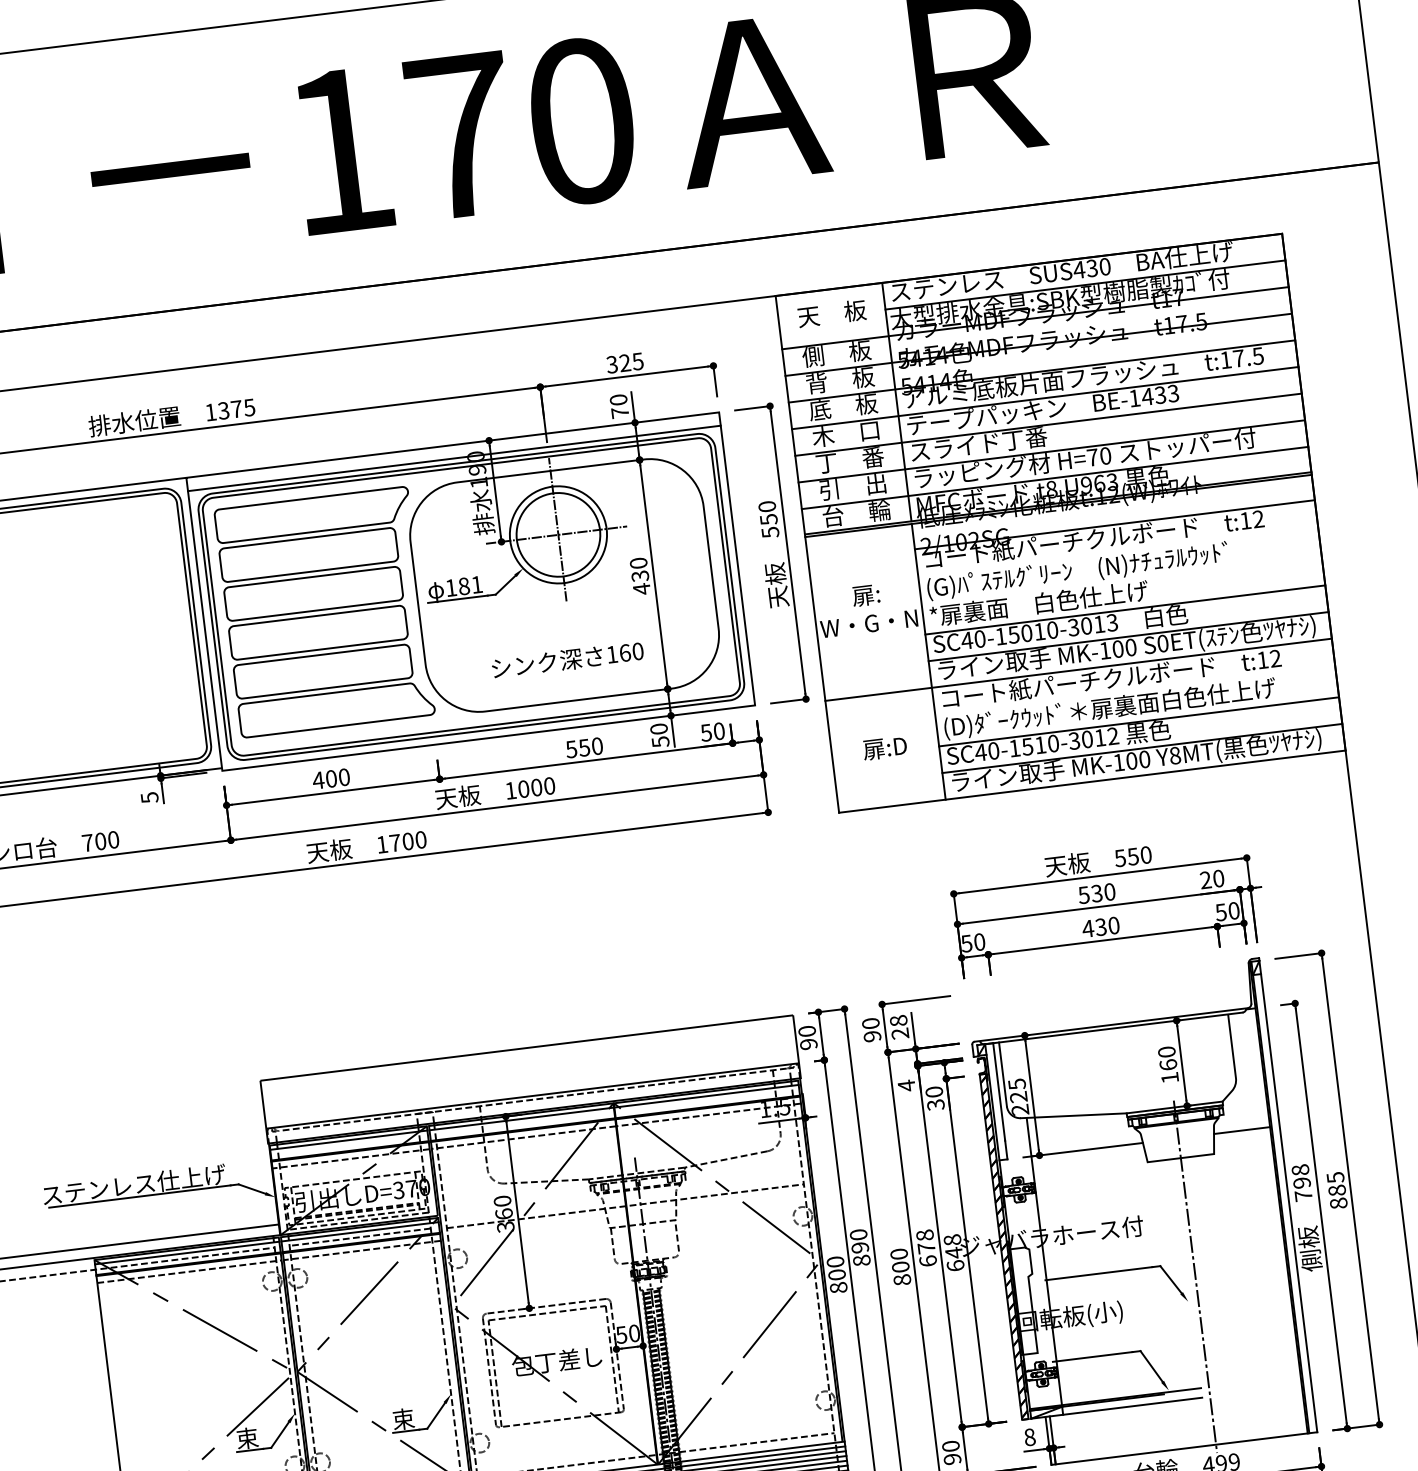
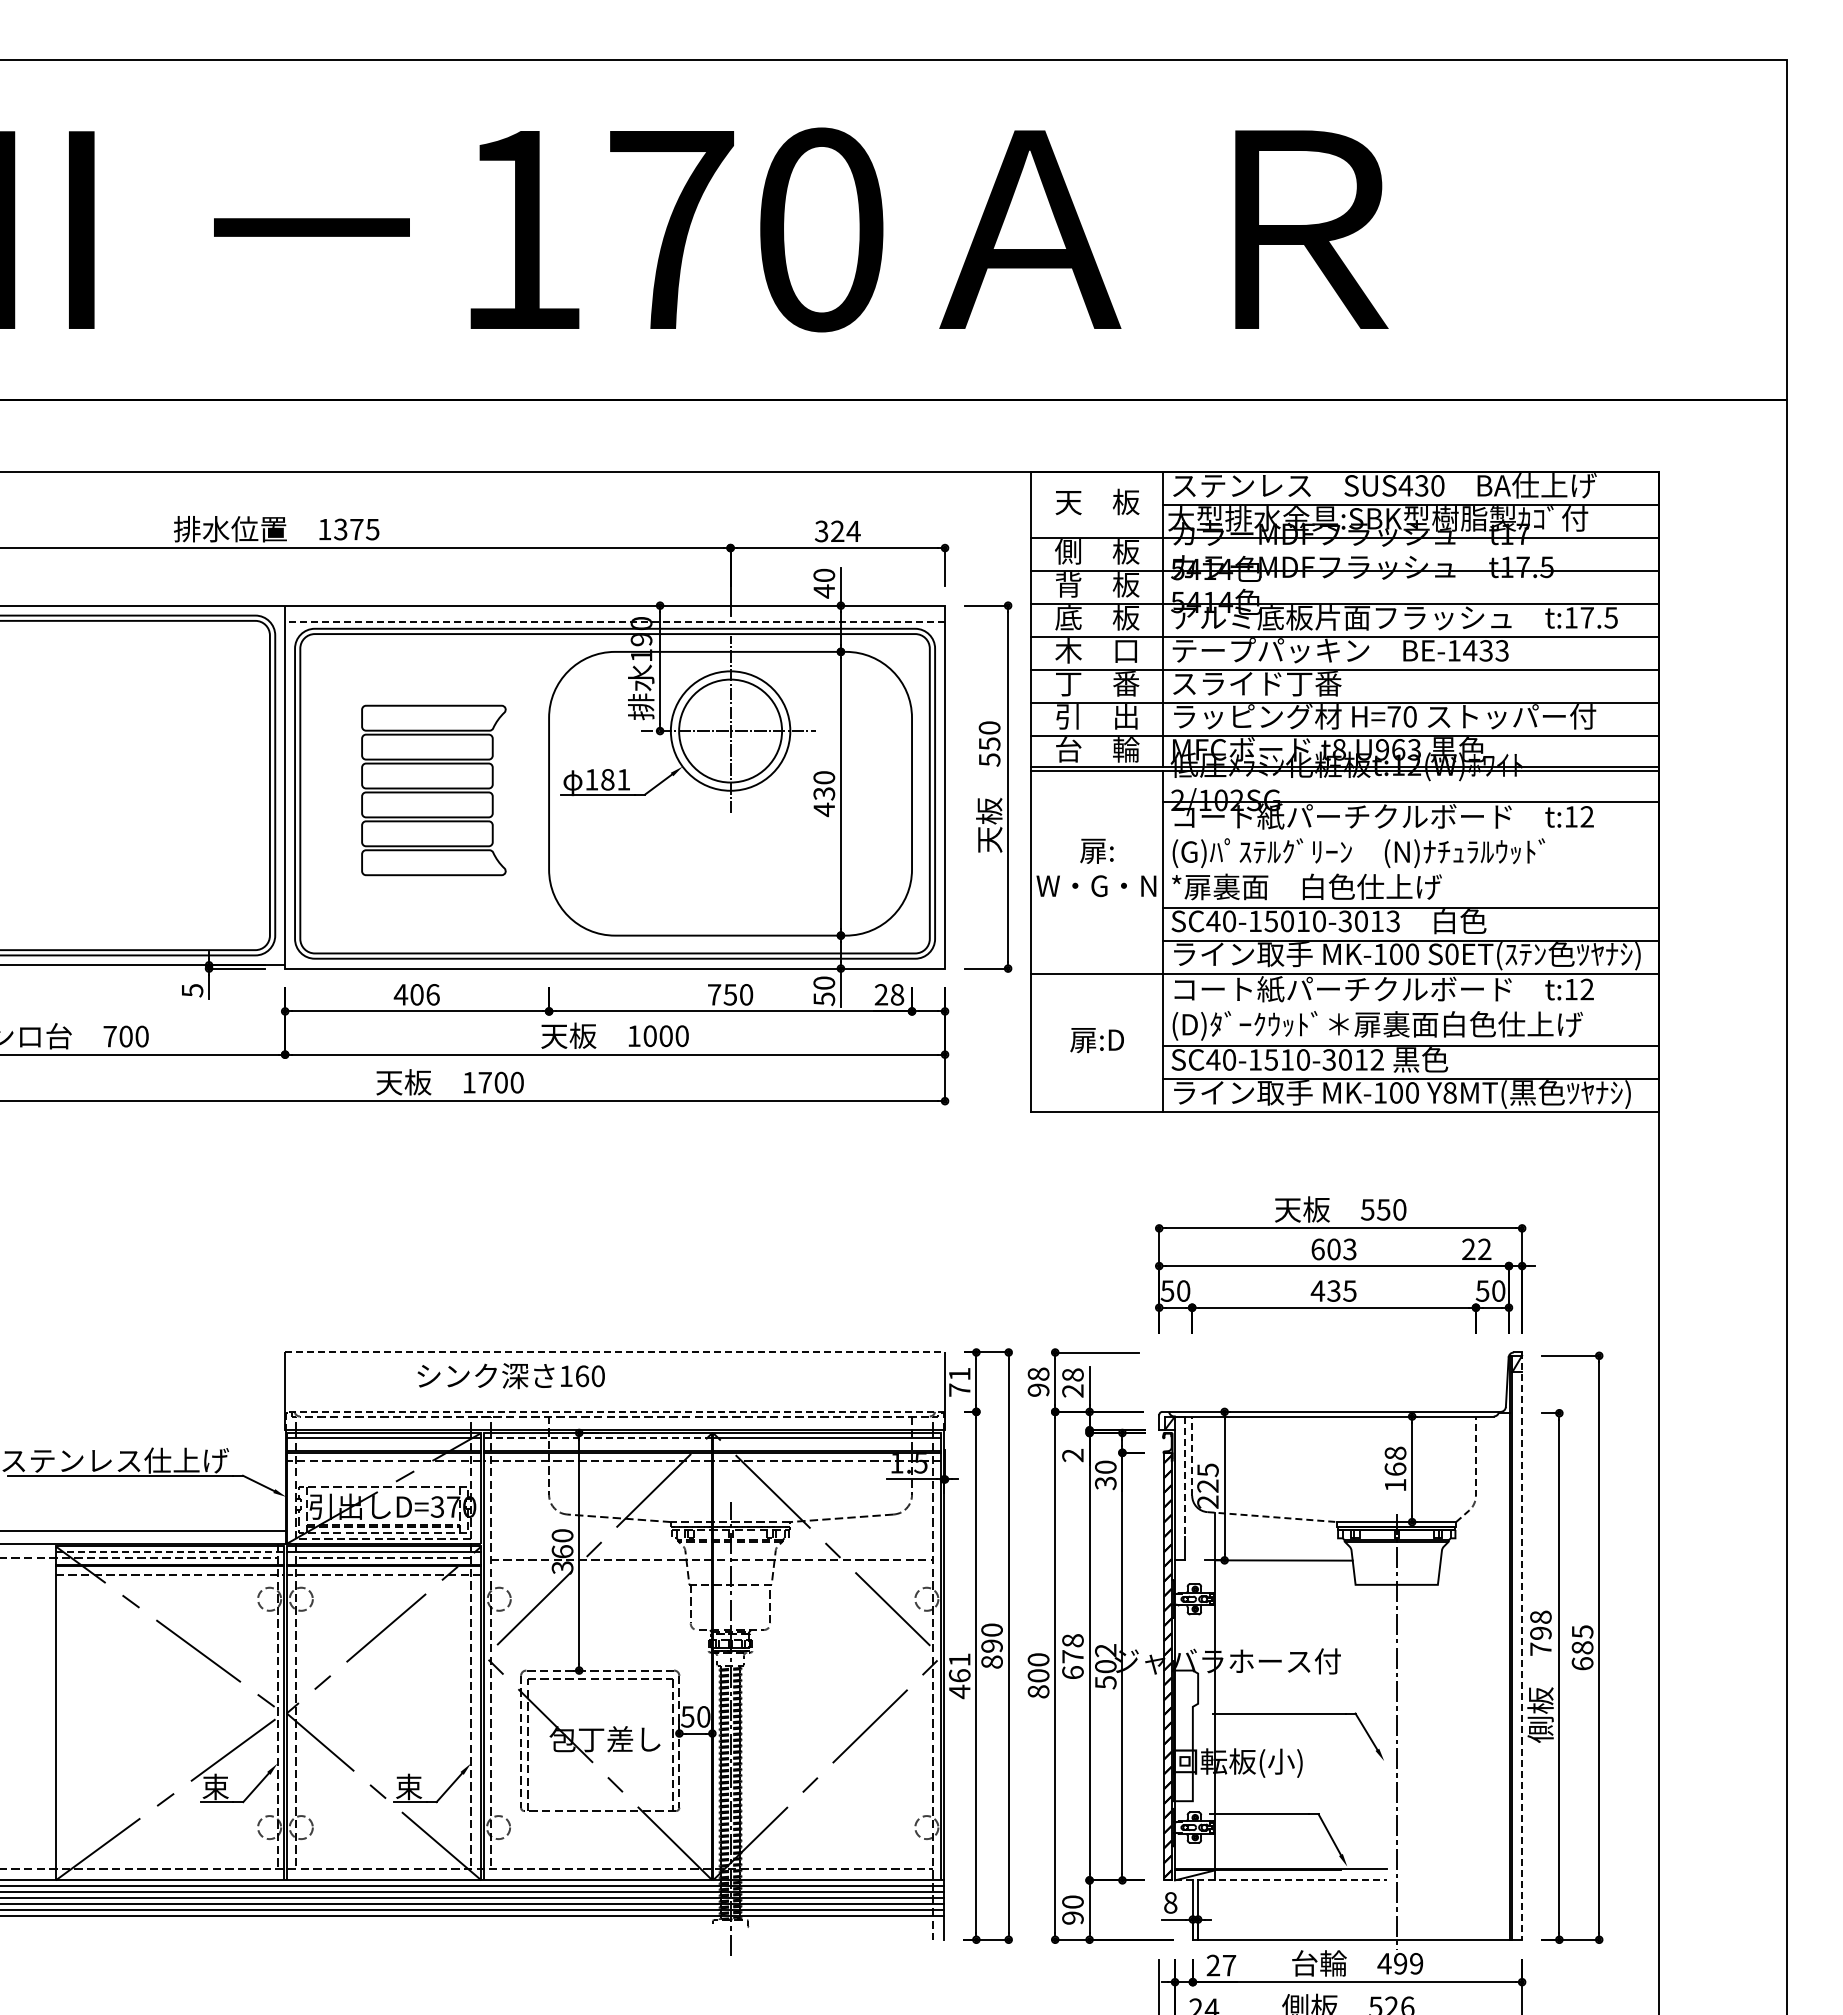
text: (637, 361) -> (853, 531), 325 -> 324
text: (619, 413) -> (823, 591), 70 -> 40
line: (454, 458) -> (615, 622), solid -> dashed
part: (324, 612) -> (433, 790), size x0.6
text: (567, 660) -> (510, 1376), moved
text: (712, 731) -> (889, 994), 50 -> 28
text: (571, 749) -> (714, 994), 550 -> 750
text: (343, 777) -> (432, 994), 400 -> 406
text: (1218, 878) -> (1484, 1249), 20 -> 22
text: (1096, 893) -> (1333, 1249), 530 -> 603
text: (1113, 925) -> (1349, 1290), 430 -> 435
text: (870, 1023) -> (1038, 1373), 90 -> 98
text: (807, 1037) -> (959, 1381), 90 -> 71
line: (527, 1048) -> (615, 1352), solid -> dashed
text: (1166, 1051) -> (1395, 1452), 160 -> 168
line: (1233, 1062) -> (1475, 1476), solid -> dashed
line: (1003, 1074) -> (1192, 1456), solid -> dashed
text: (906, 1085) -> (1072, 1455), 4 -> 2
line: (998, 1092) -> (1184, 1477), solid -> dashed
line: (532, 1095) -> (615, 1411), solid -> dashed
line: (1073, 1116) -> (1272, 1517), solid -> dashed
line: (521, 1119) -> (597, 1438), solid -> dashed
line: (1242, 1130) -> (1475, 1560), removed
line: (1288, 1195) -> (1522, 1646), solid -> dashed
text: (1338, 1203) -> (1582, 1663), 885 -> 685
line: (187, 1252) -> (170, 1551), solid -> dashed
text: (953, 1252) -> (1105, 1666), 648 -> 502
text: (836, 1275) -> (959, 1676), 800 -> 461
line: (1116, 1408) -> (1280, 1880), solid -> dashed

